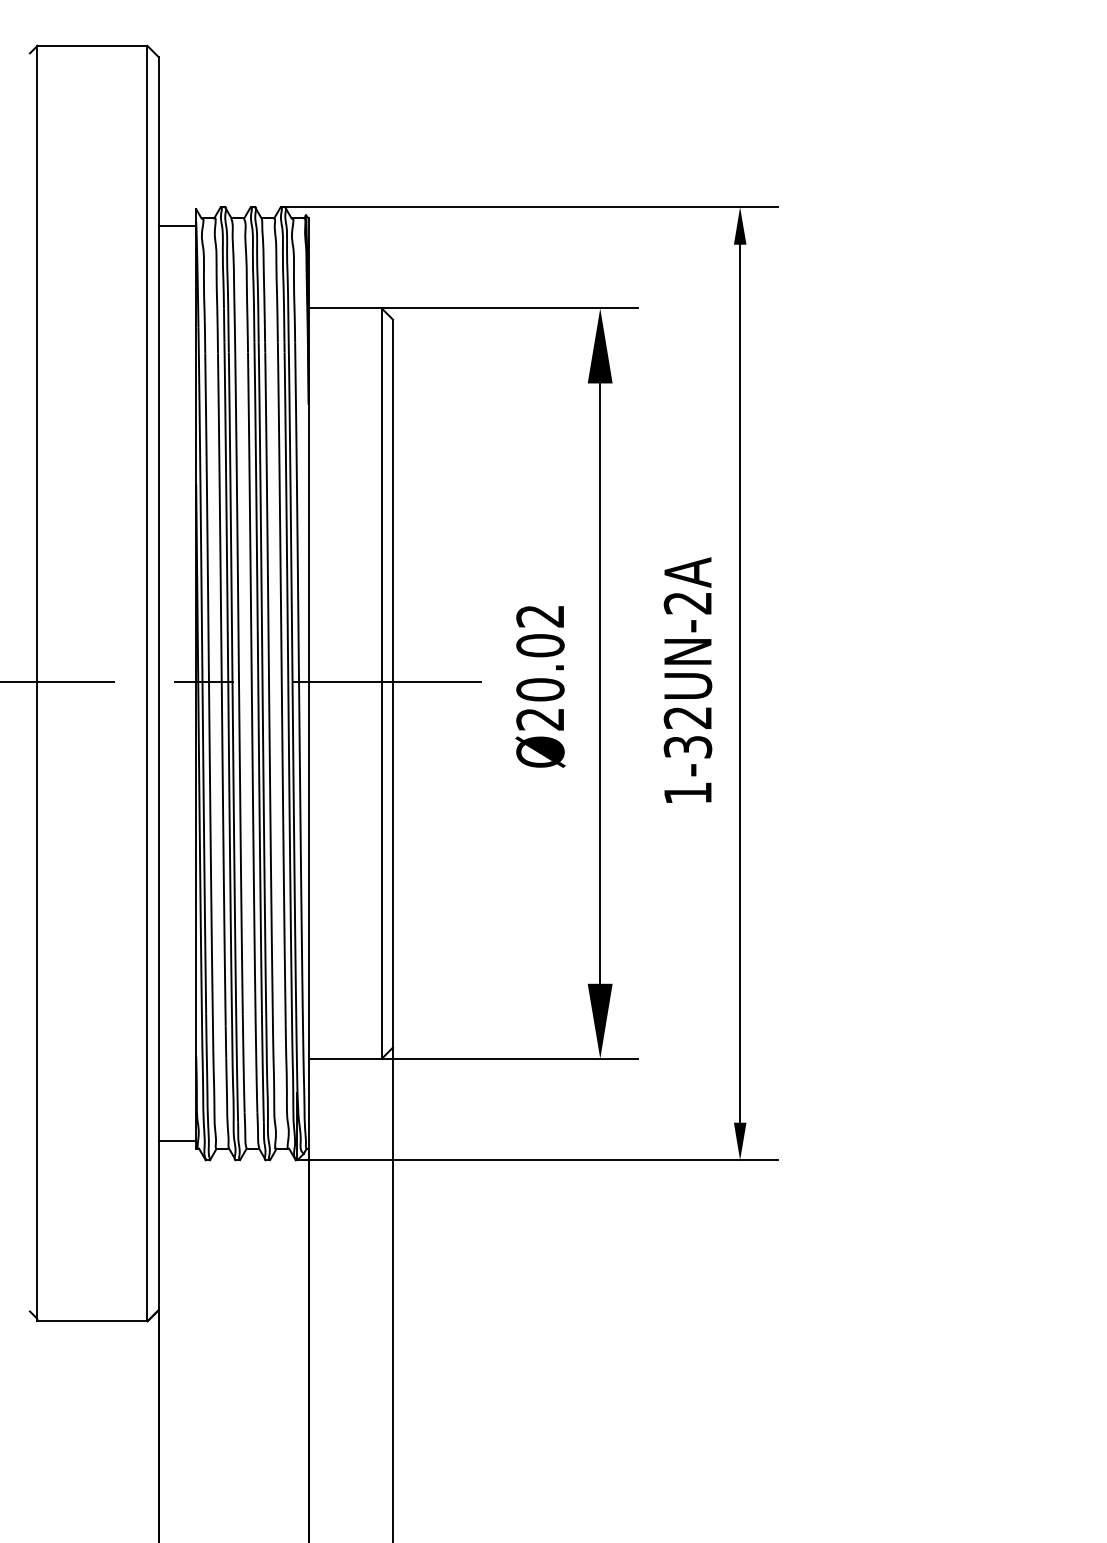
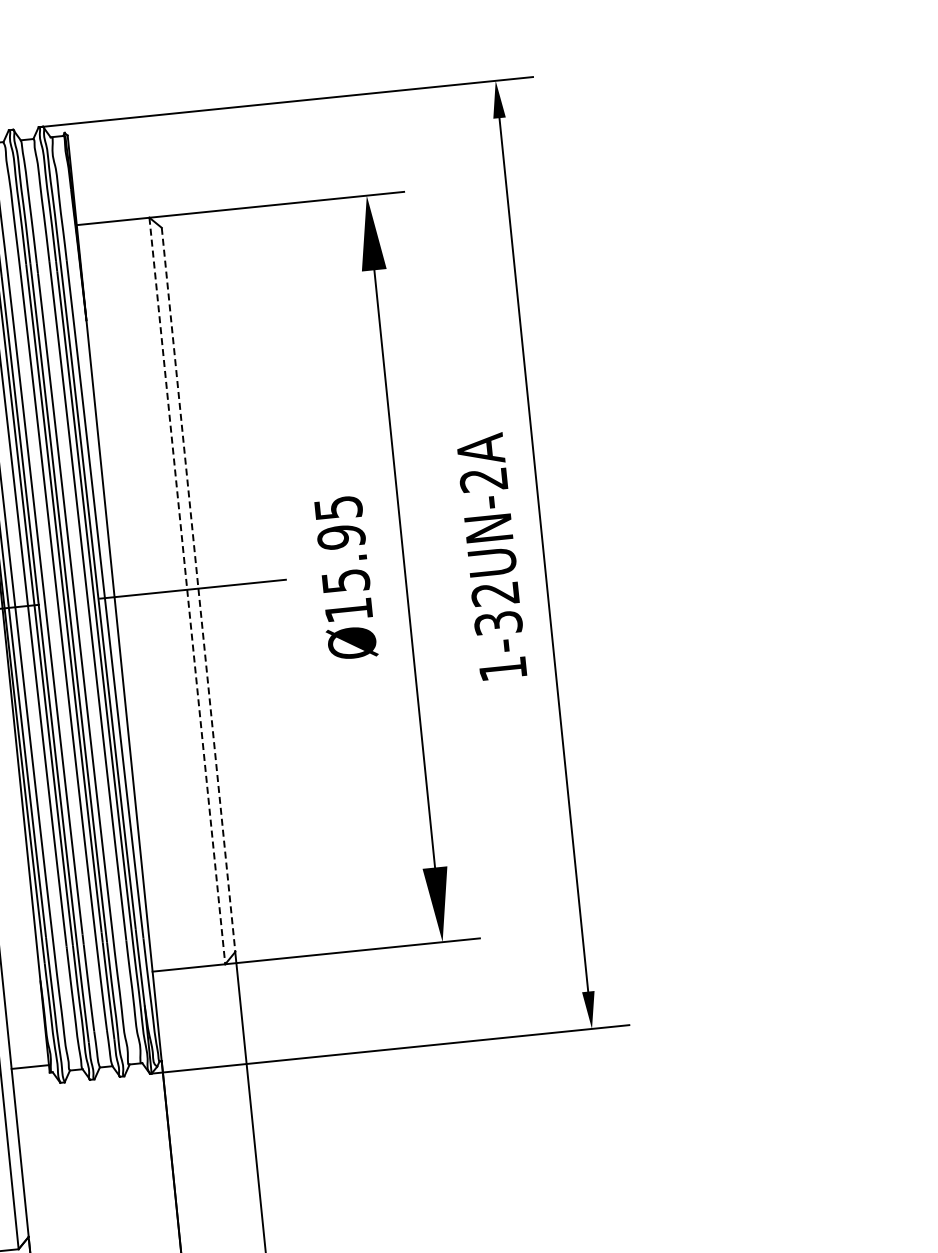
text: (540, 667) -> (343, 558), Ø20.02 -> Ø15.95
line: (393, 683) -> (199, 589), solid -> dashed
line: (381, 684) -> (187, 591), solid -> dashed

